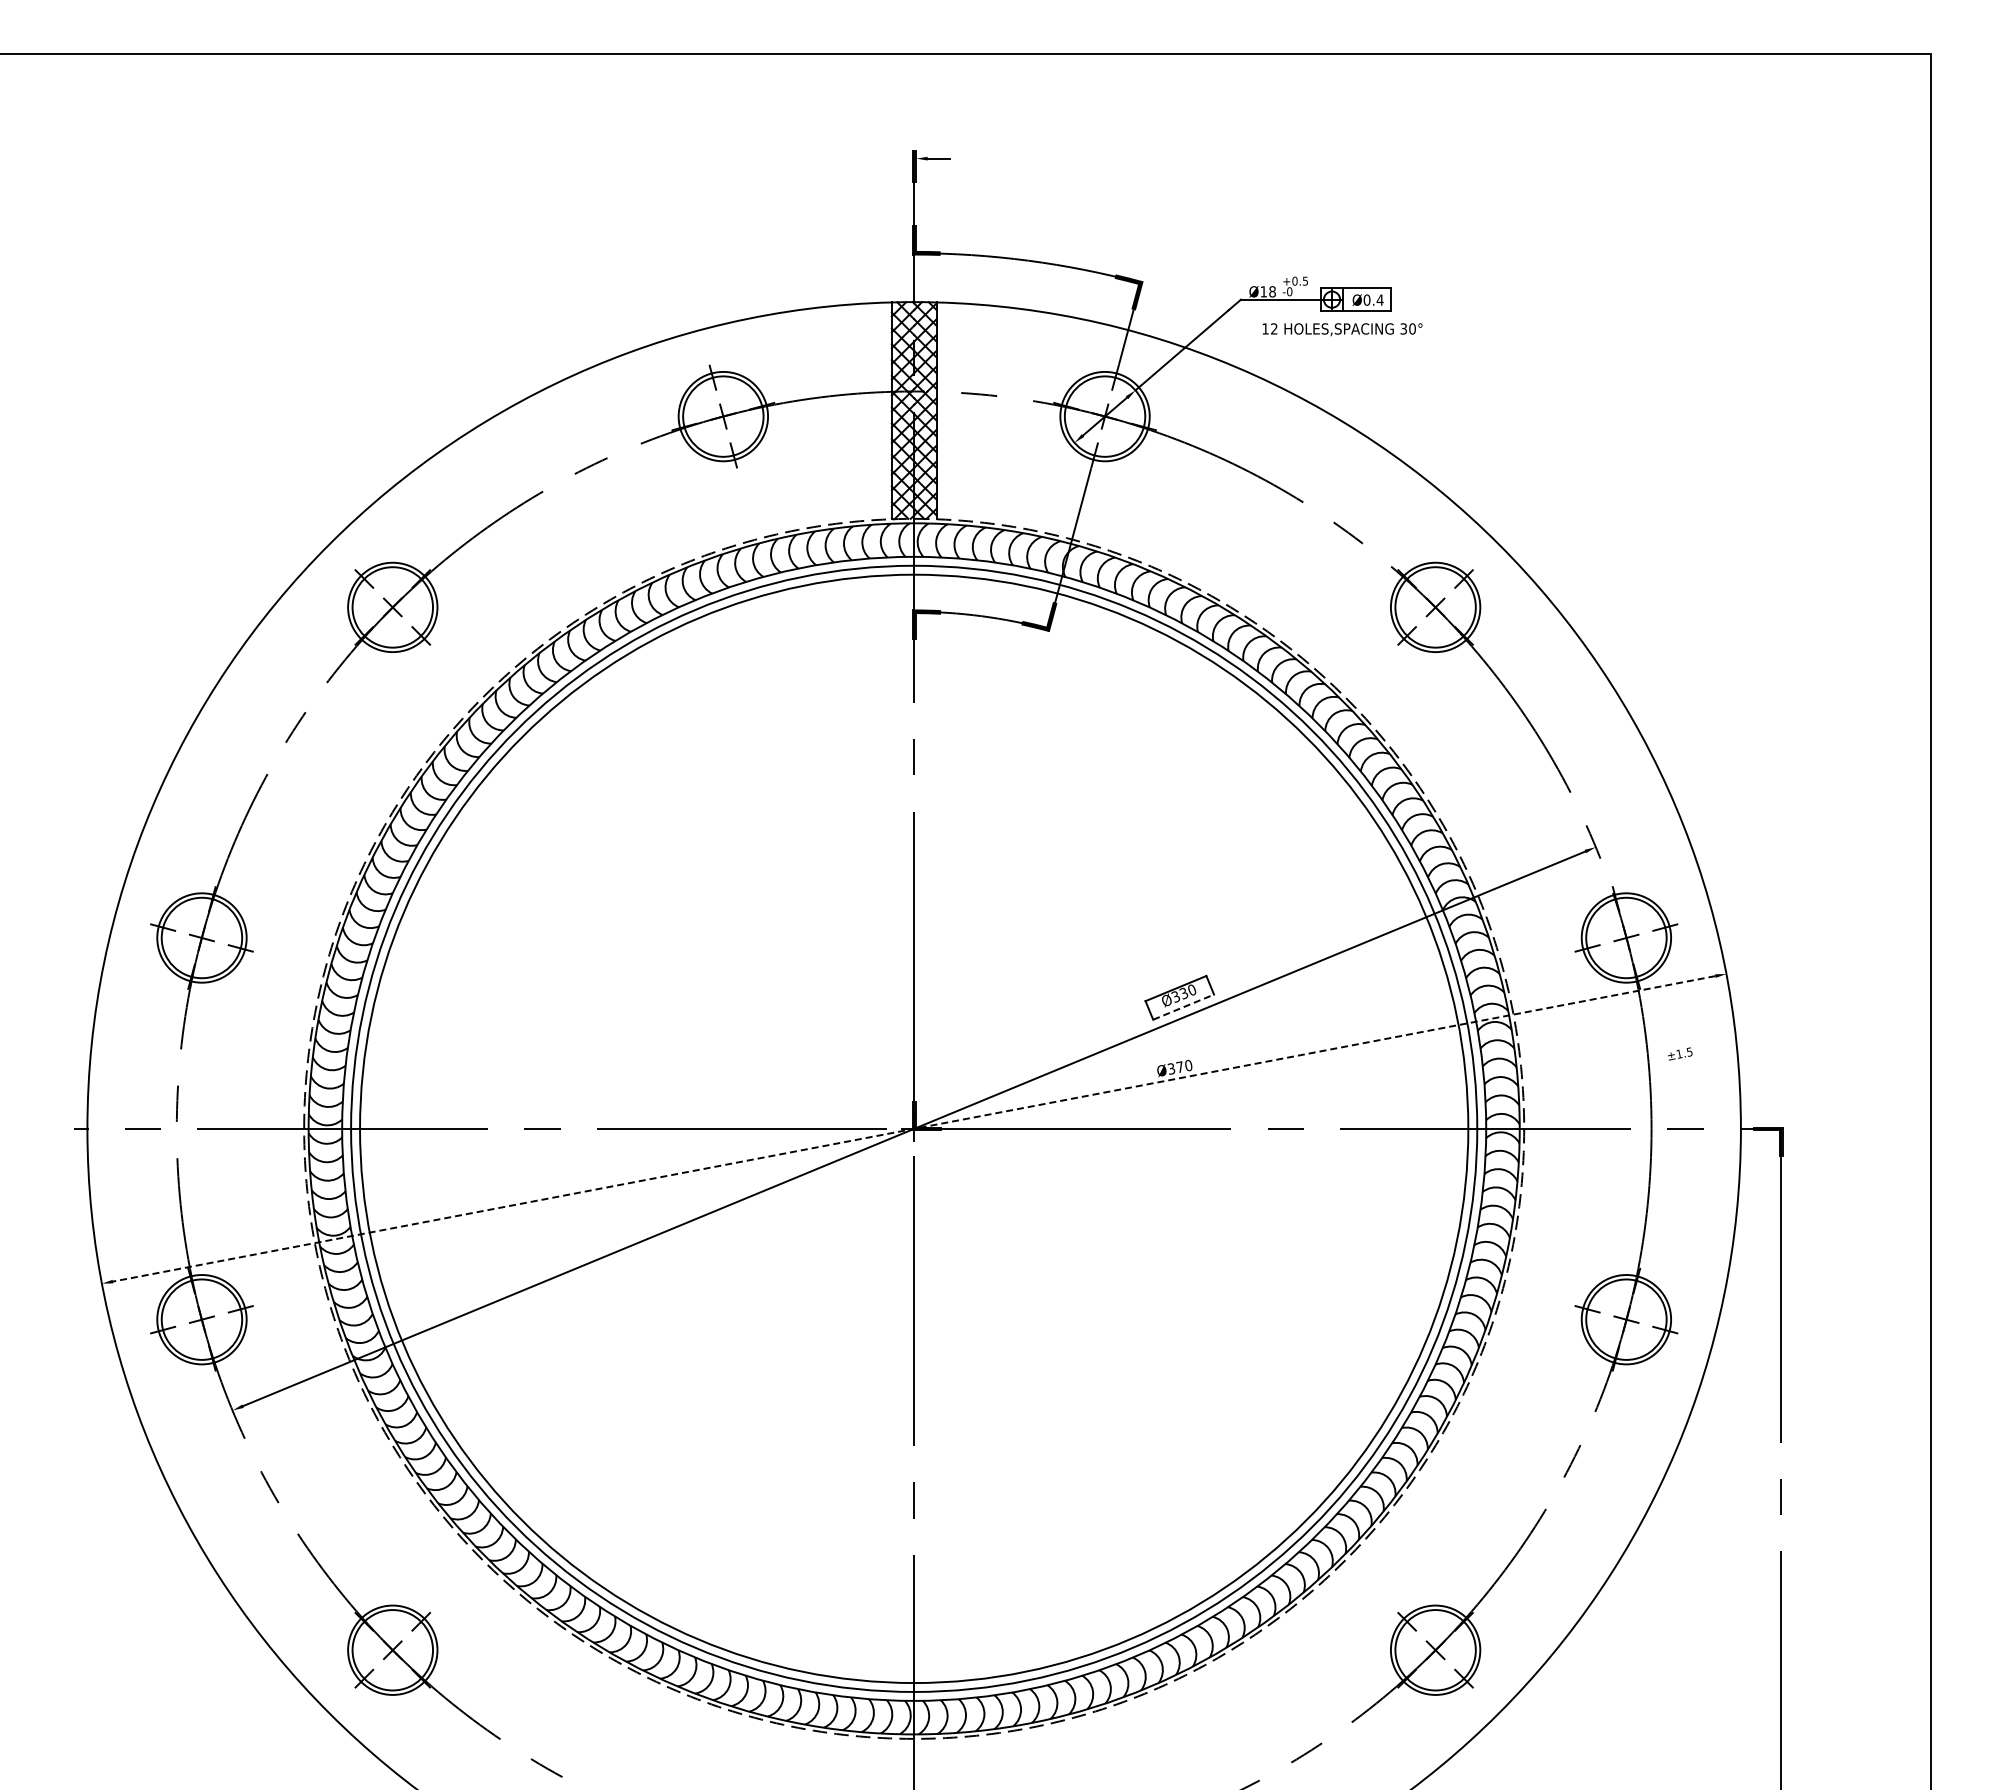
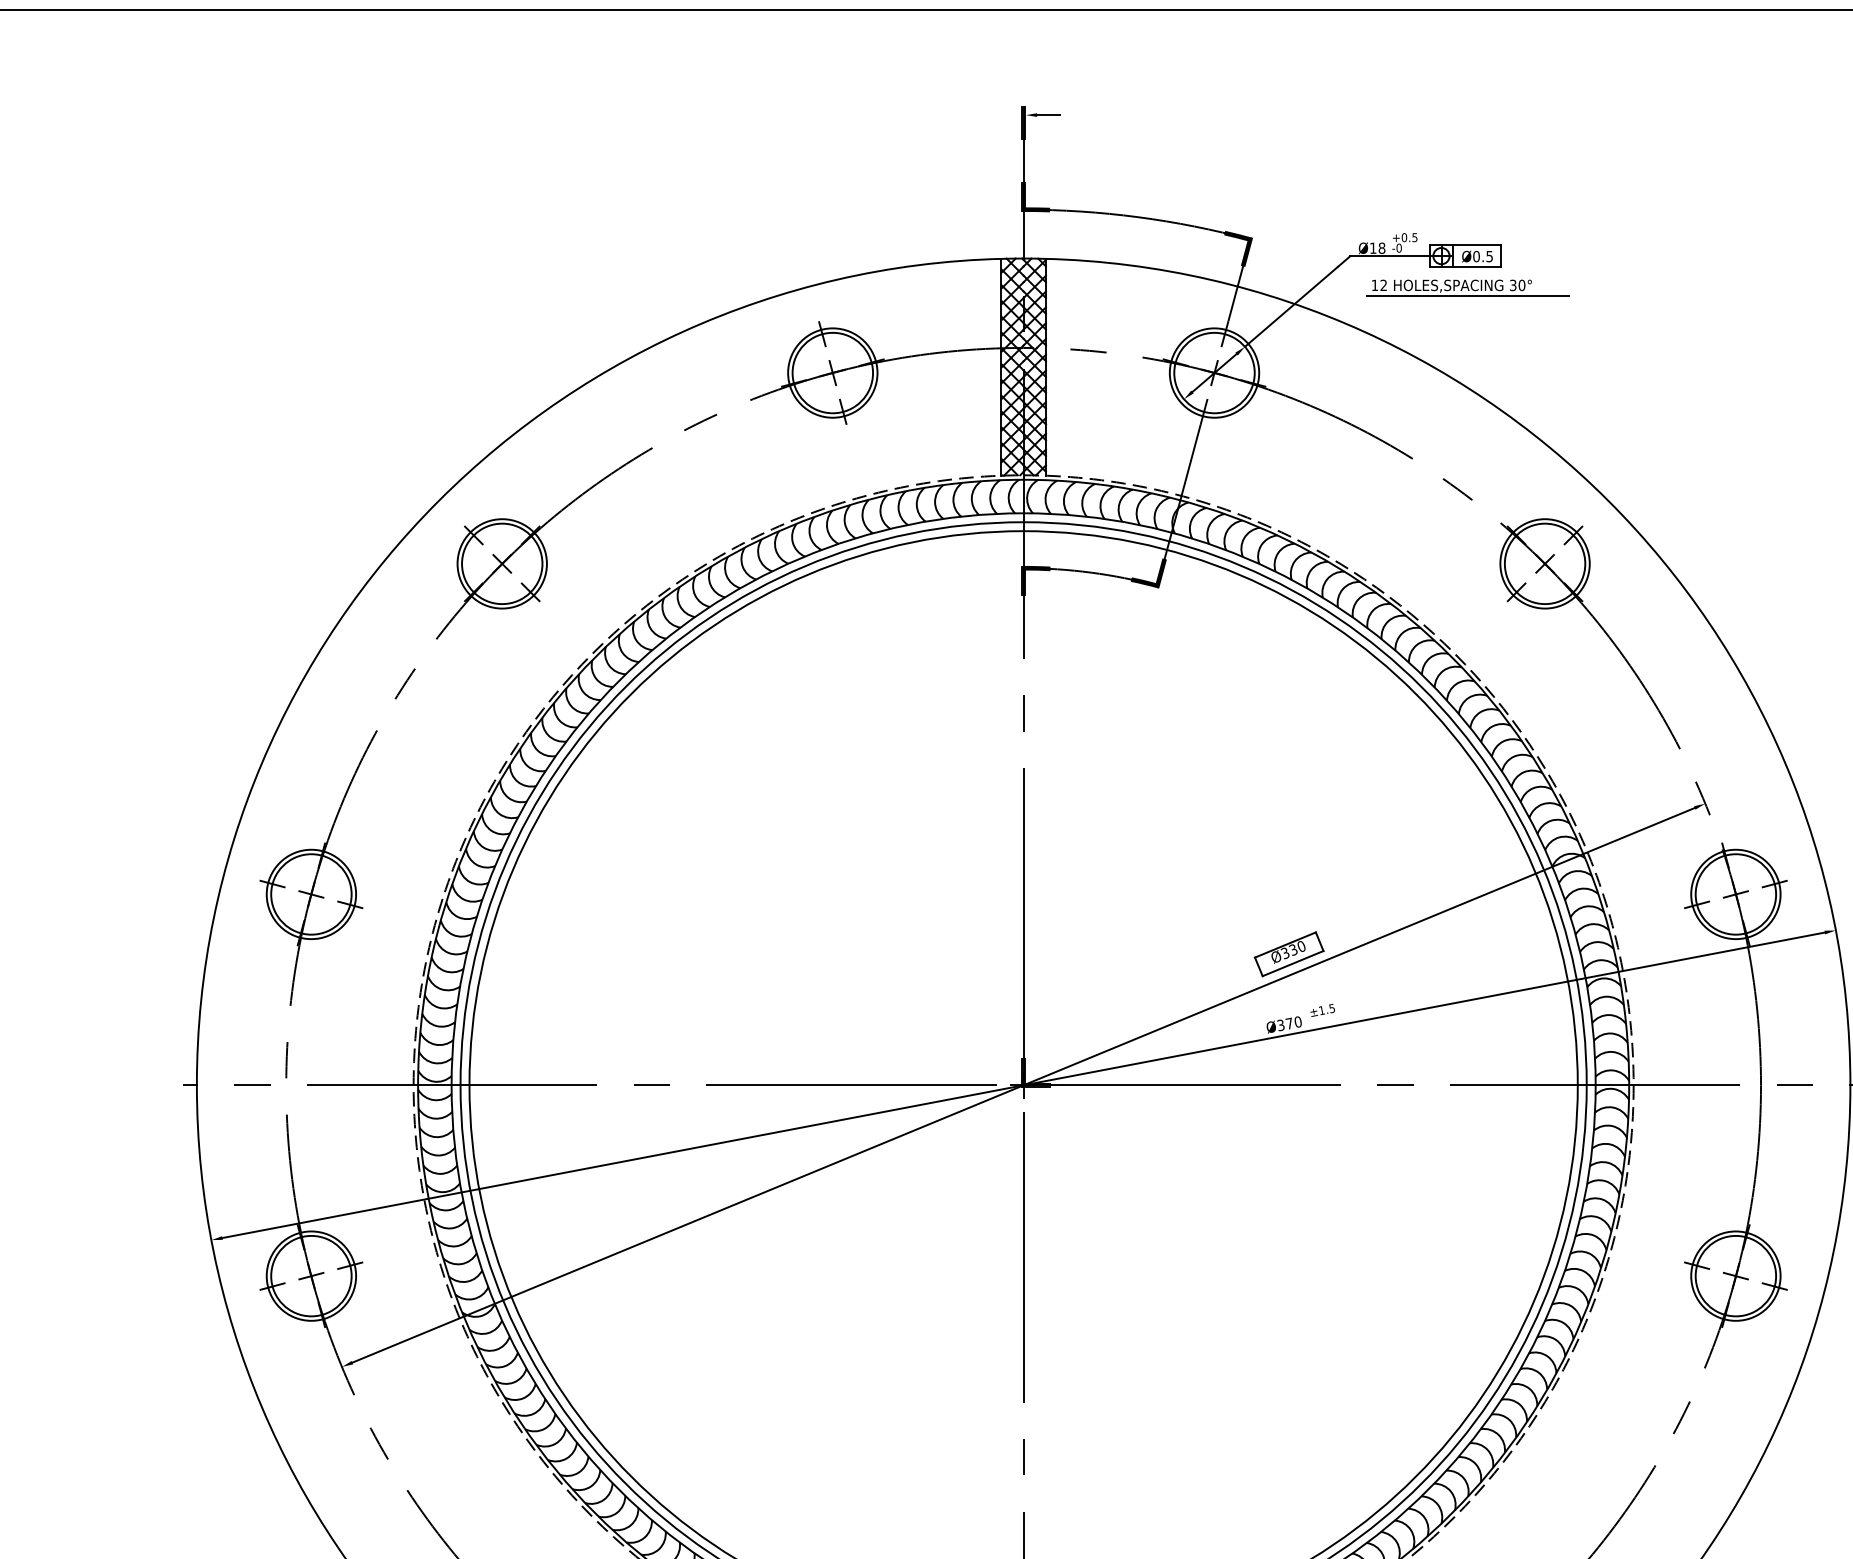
text: (1379, 299) -> (1488, 255), Ø0.4 -> Ø0.5
line: (1358, 339) -> (1467, 295), added
line: (1183, 1007) -> (1292, 963), dashed -> solid
text: (1680, 1053) -> (1322, 1009), moved
line: (914, 1128) -> (1023, 1084), dashed -> solid

